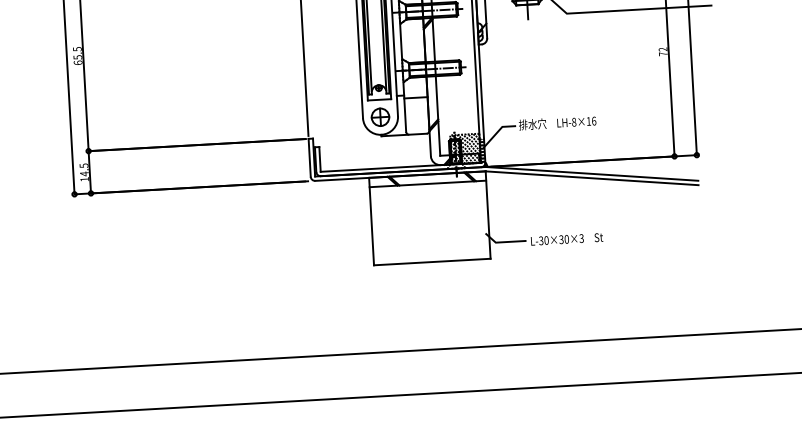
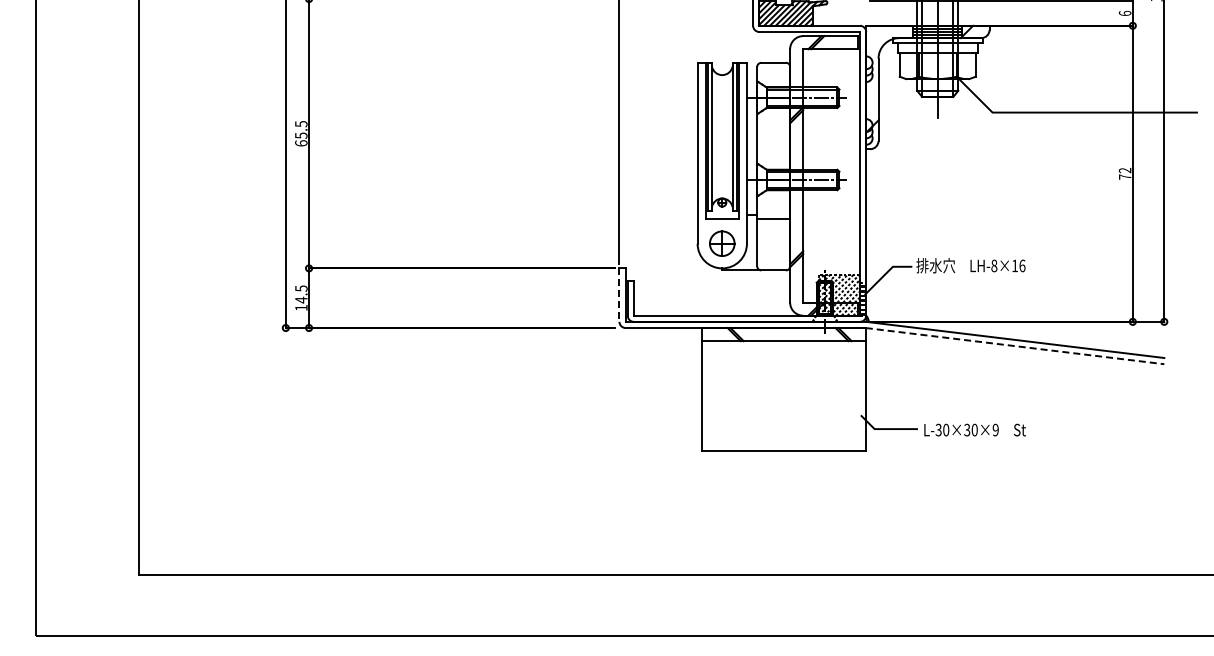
line: (309, 158) -> (619, 295), solid -> dashed
line: (592, 178) -> (1015, 346), solid -> dashed
text: (581, 238) -> (995, 430), L-30×30×3 -> L-30×30×9

